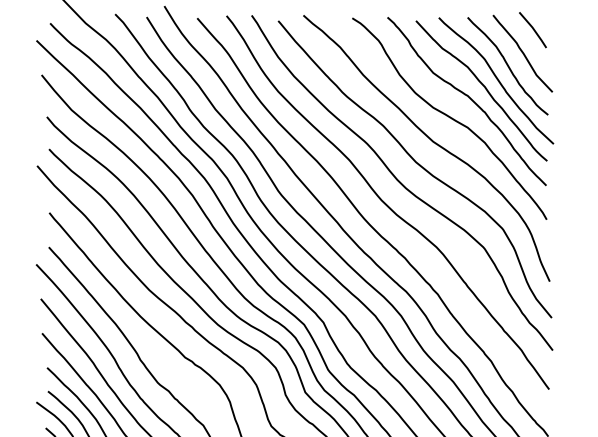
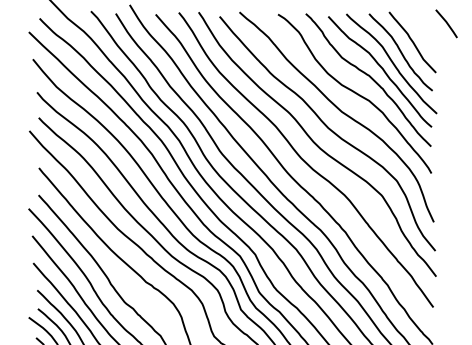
line: (532, 29) -> (446, 23), moved

